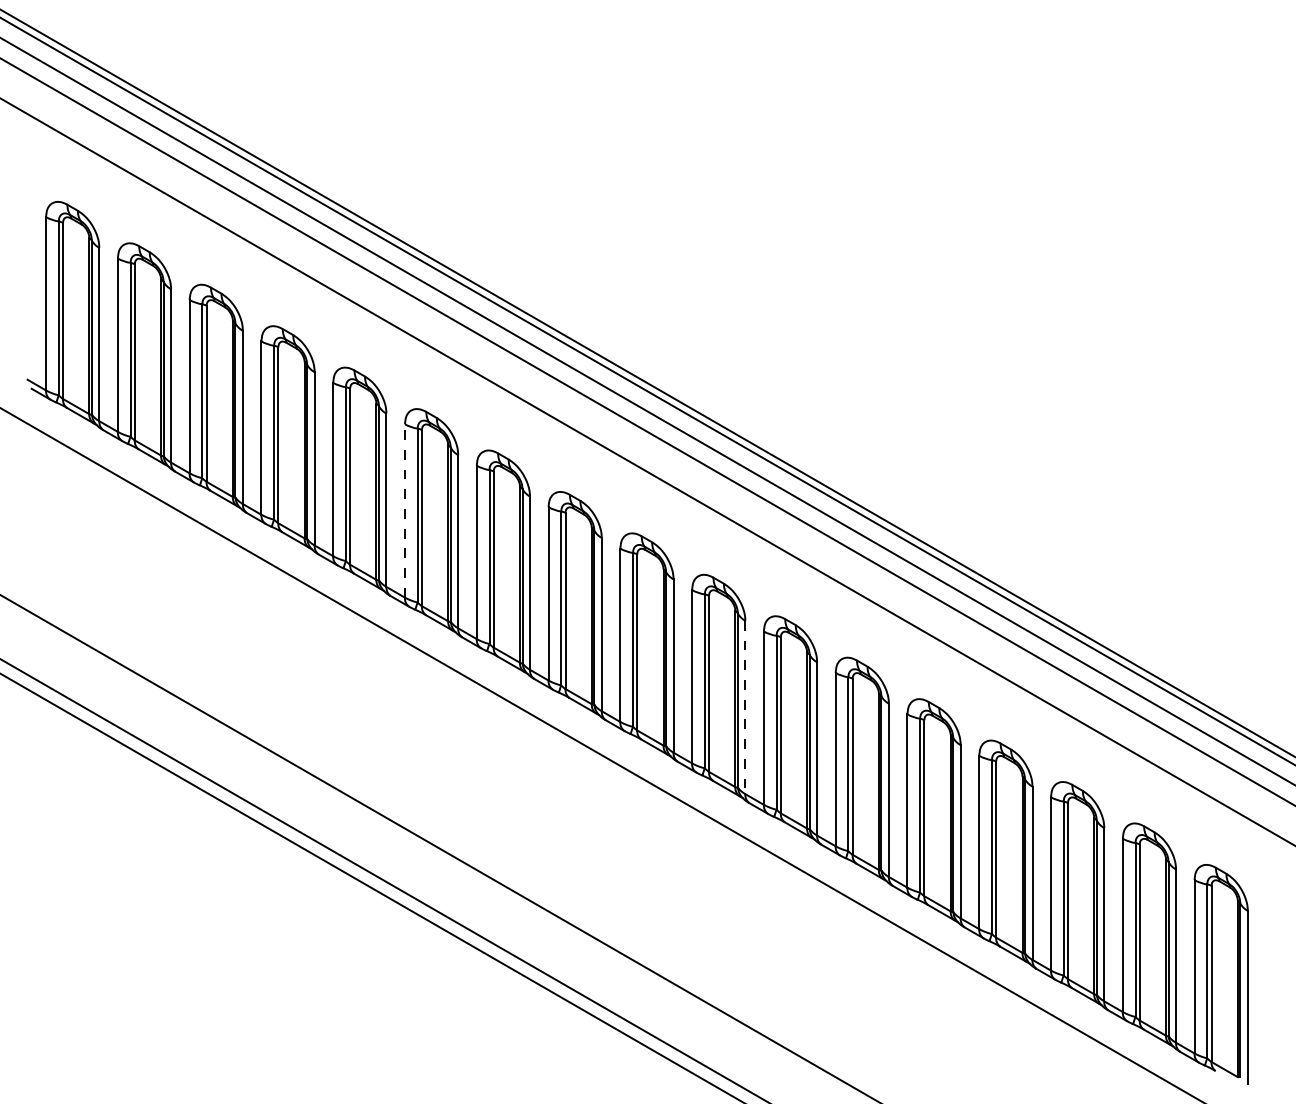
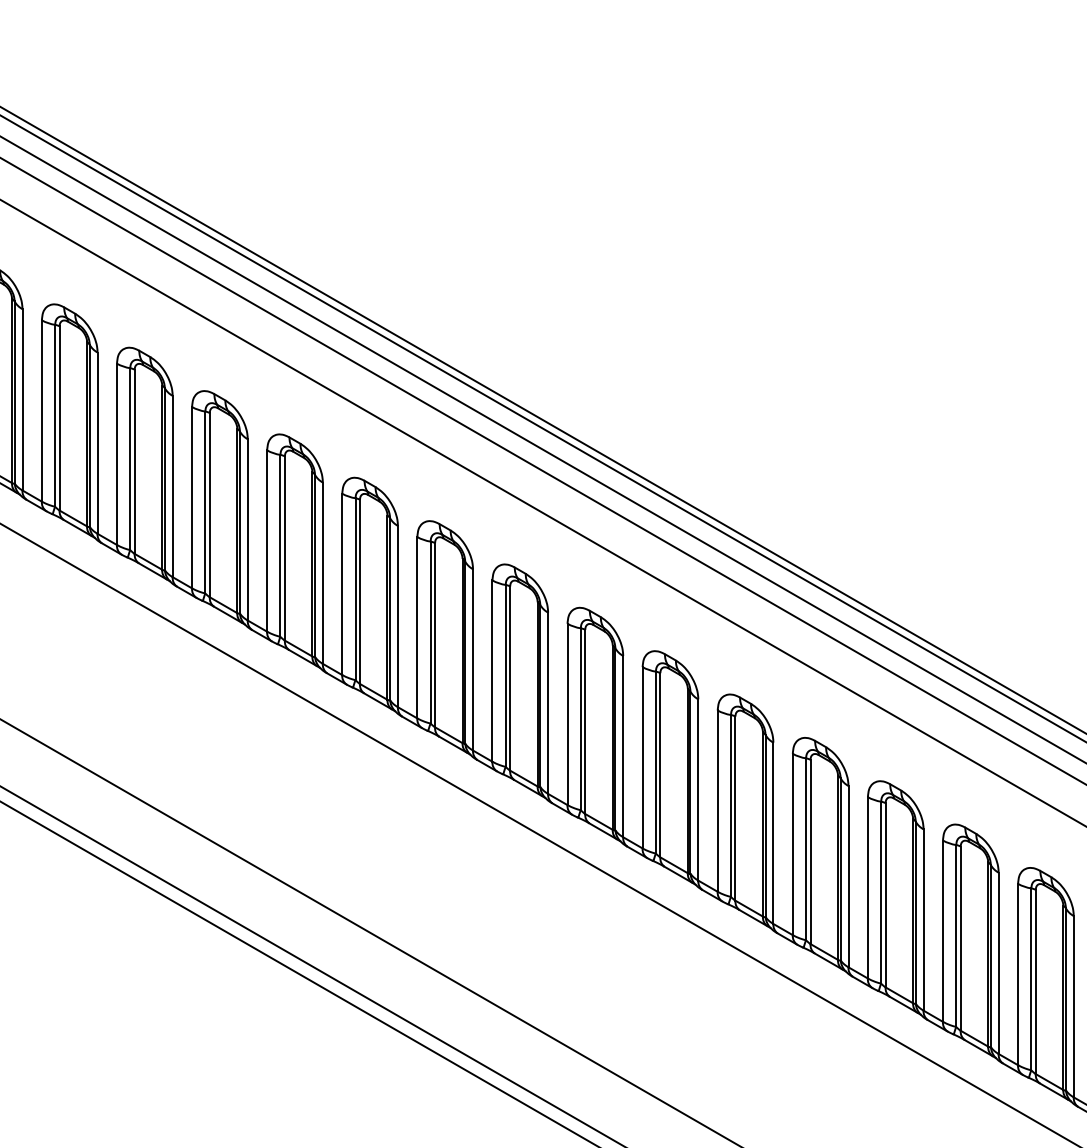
line: (405, 511) -> (342, 584), dashed -> solid
line: (745, 707) -> (698, 789), dashed -> solid

